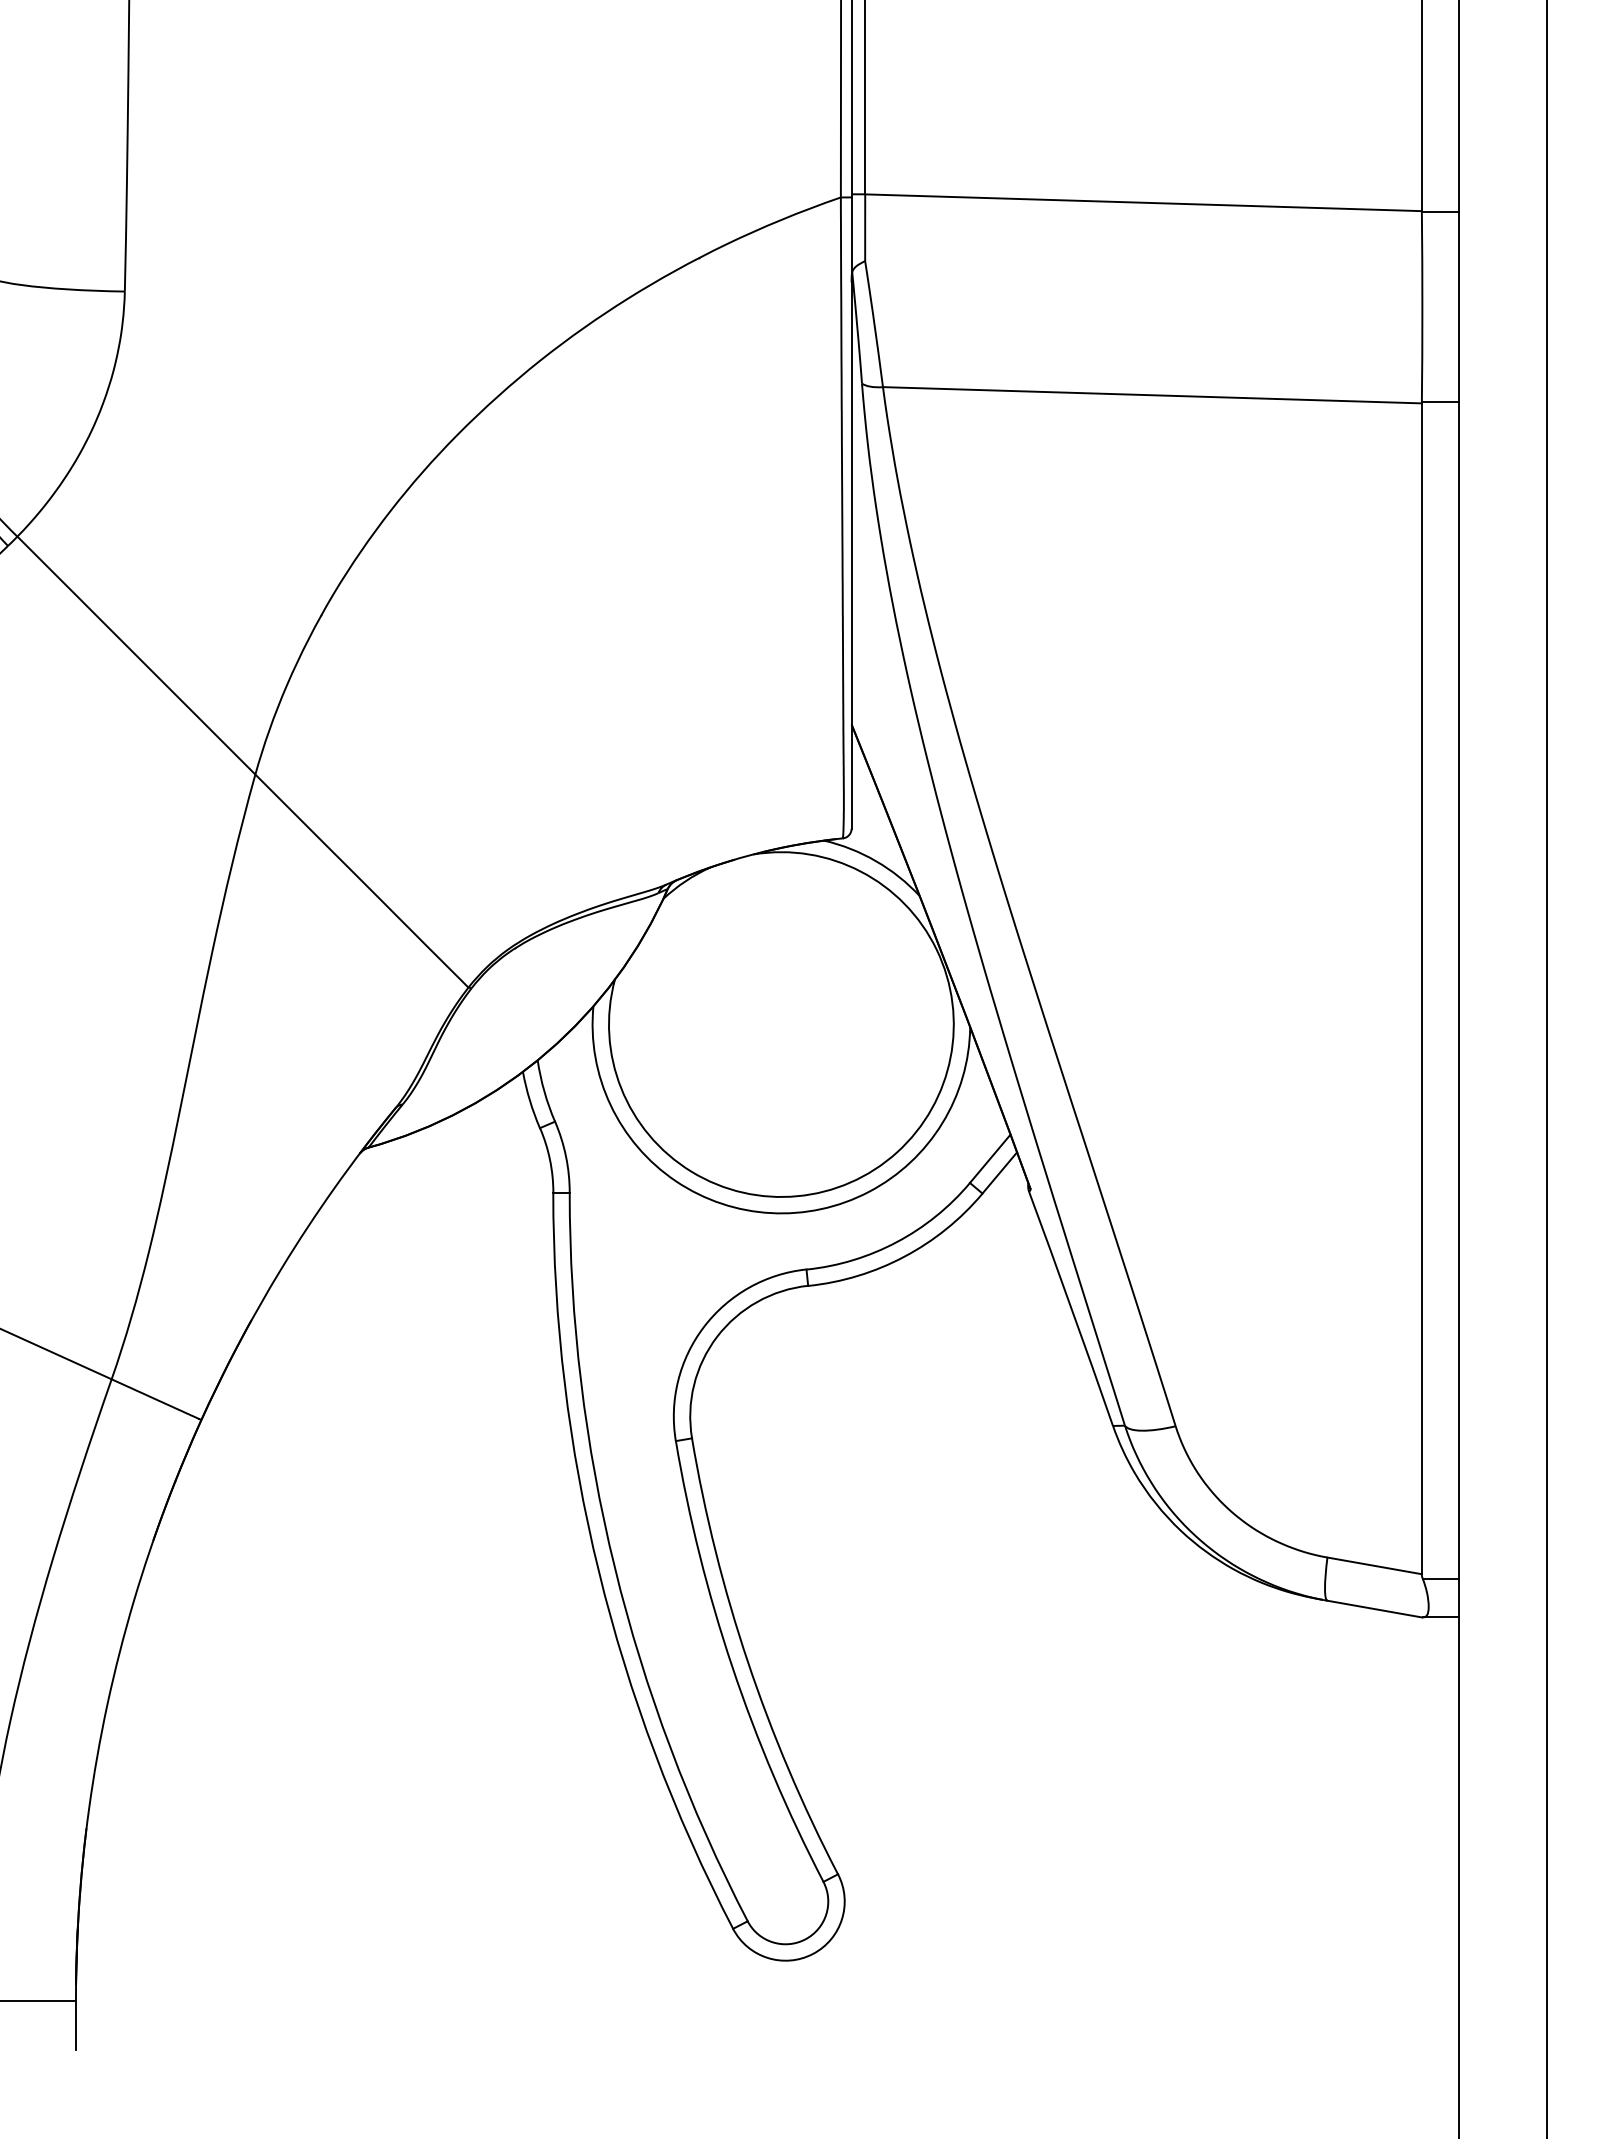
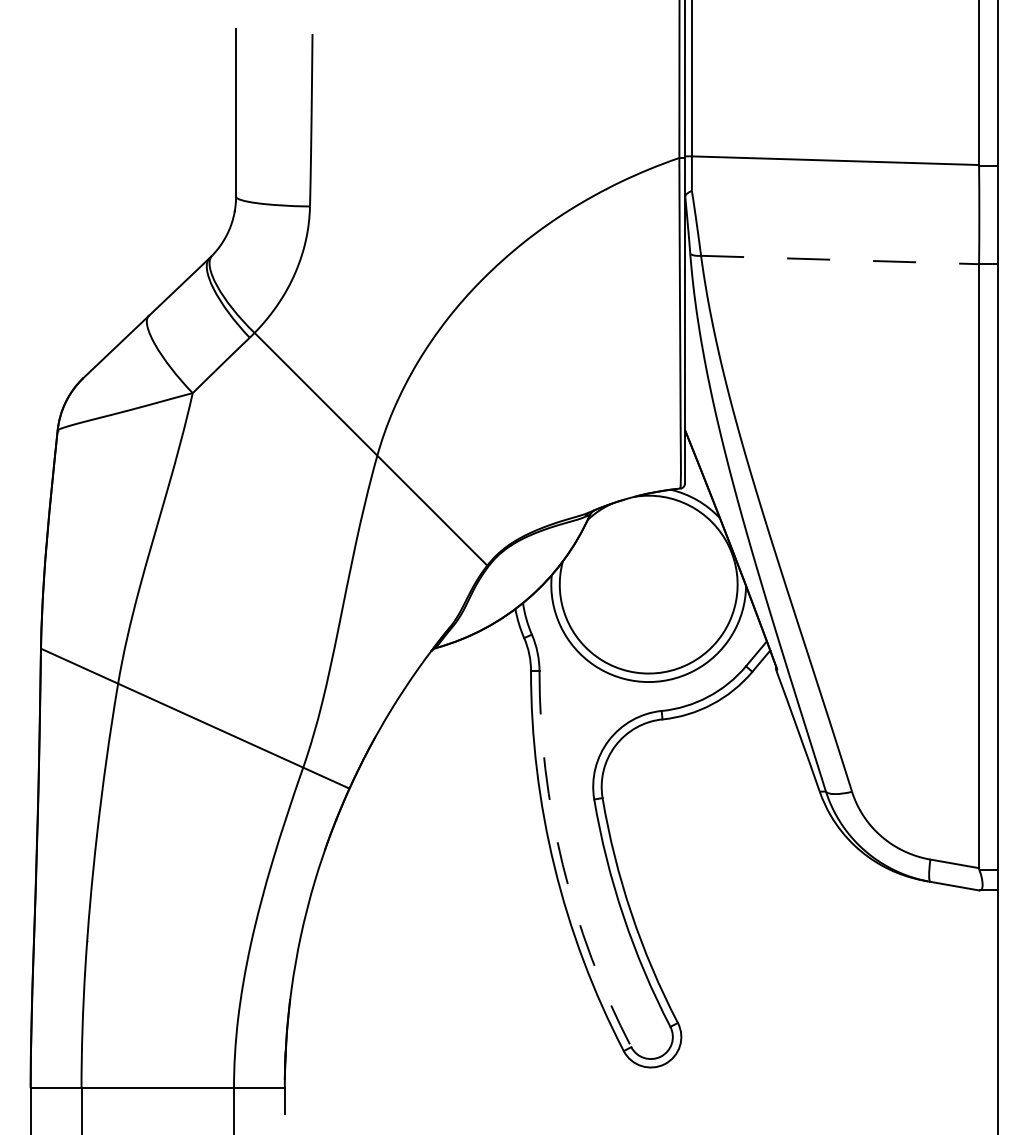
line: (1153, 396) -> (840, 260), solid -> dashed
arc: (614, 1567) -> (562, 864), solid -> dashed

